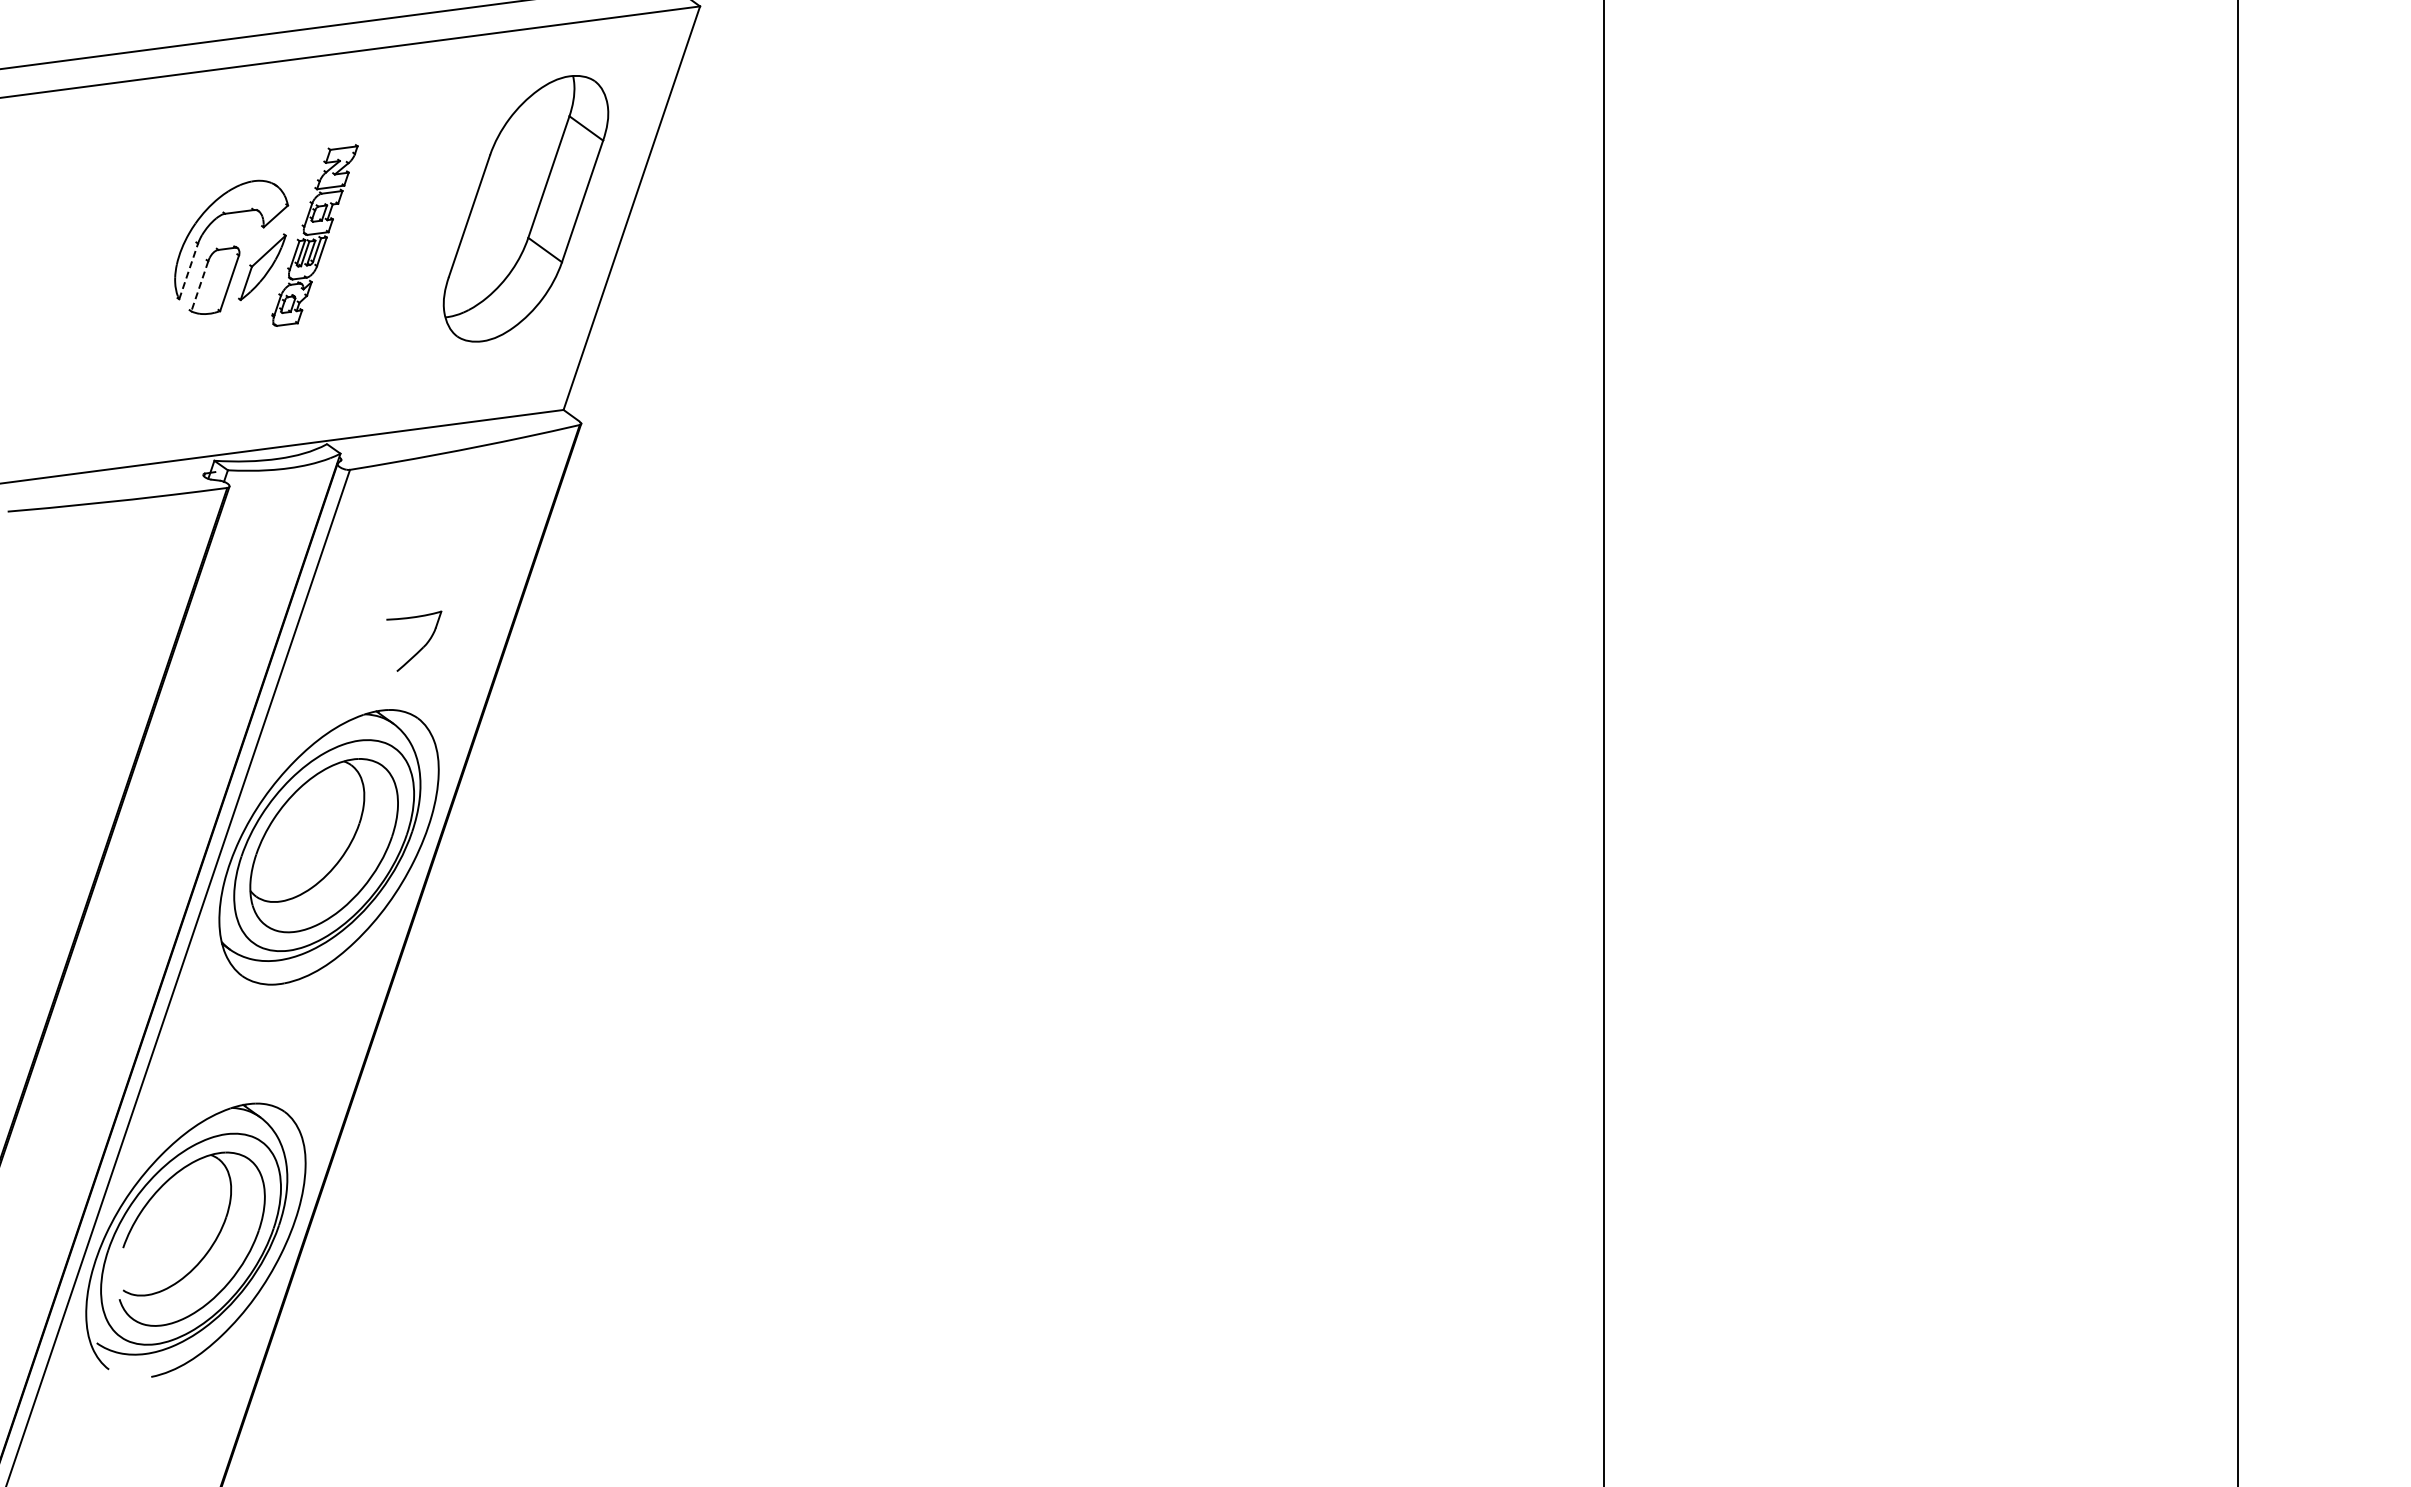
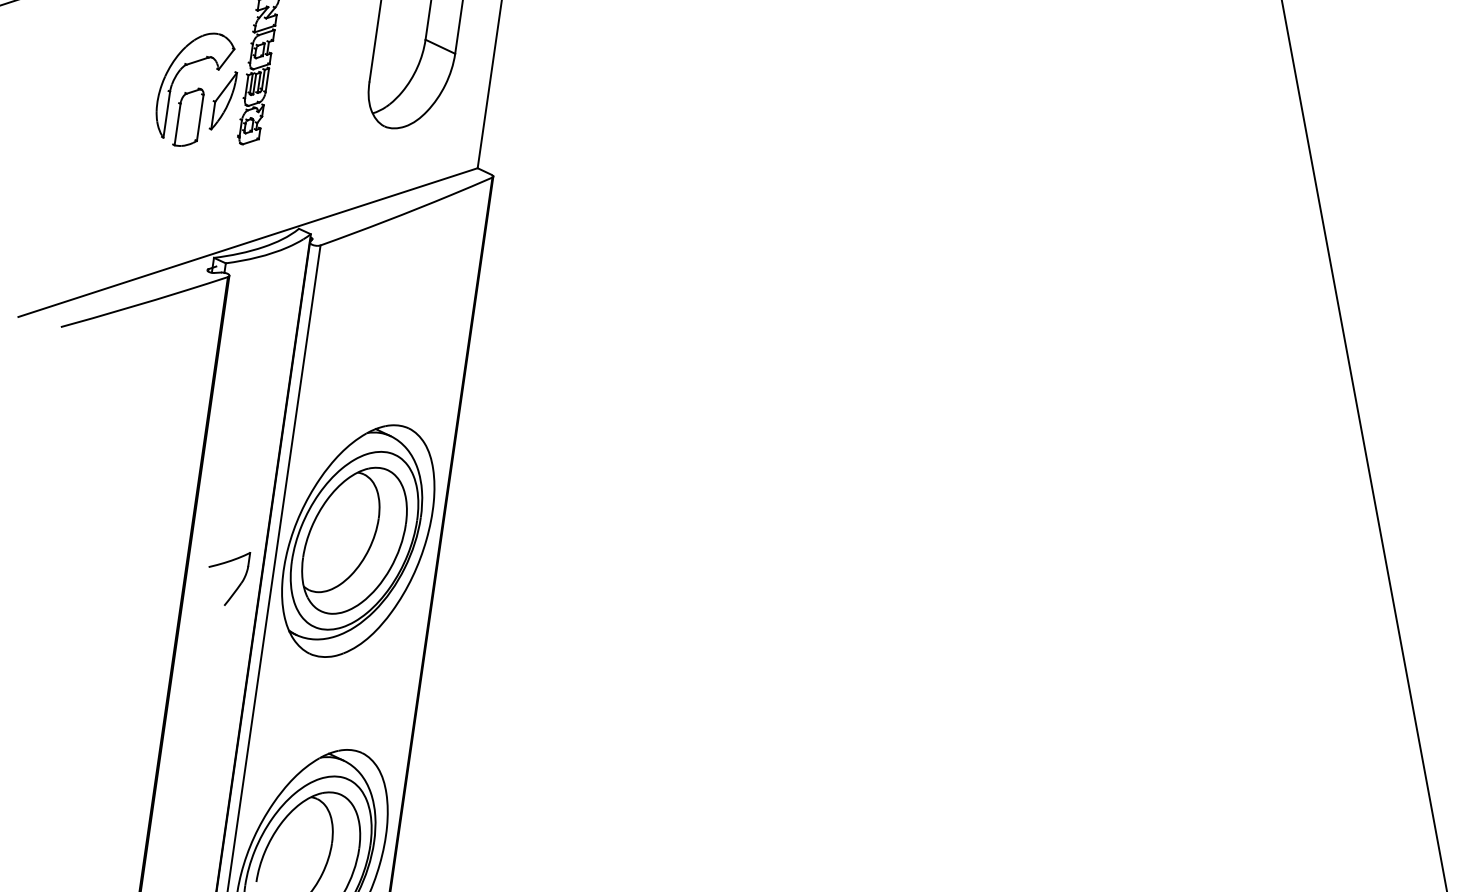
line: (188, 271) -> (166, 114), dashed -> solid
line: (199, 286) -> (177, 124), dashed -> solid
part: (421, 647) -> (239, 583), moved

